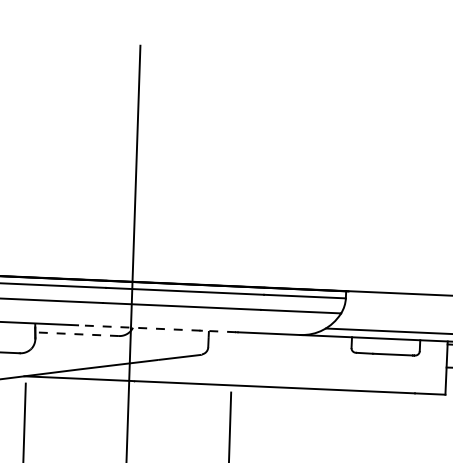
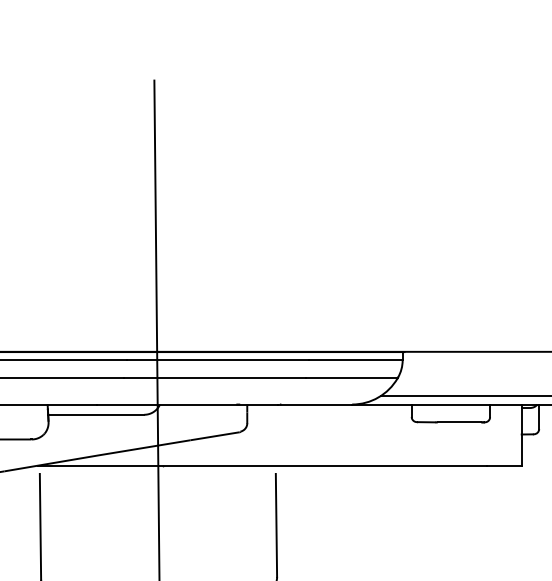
line: (156, 328) -> (187, 404), dashed -> solid
line: (77, 333) -> (96, 414), dashed -> solid

